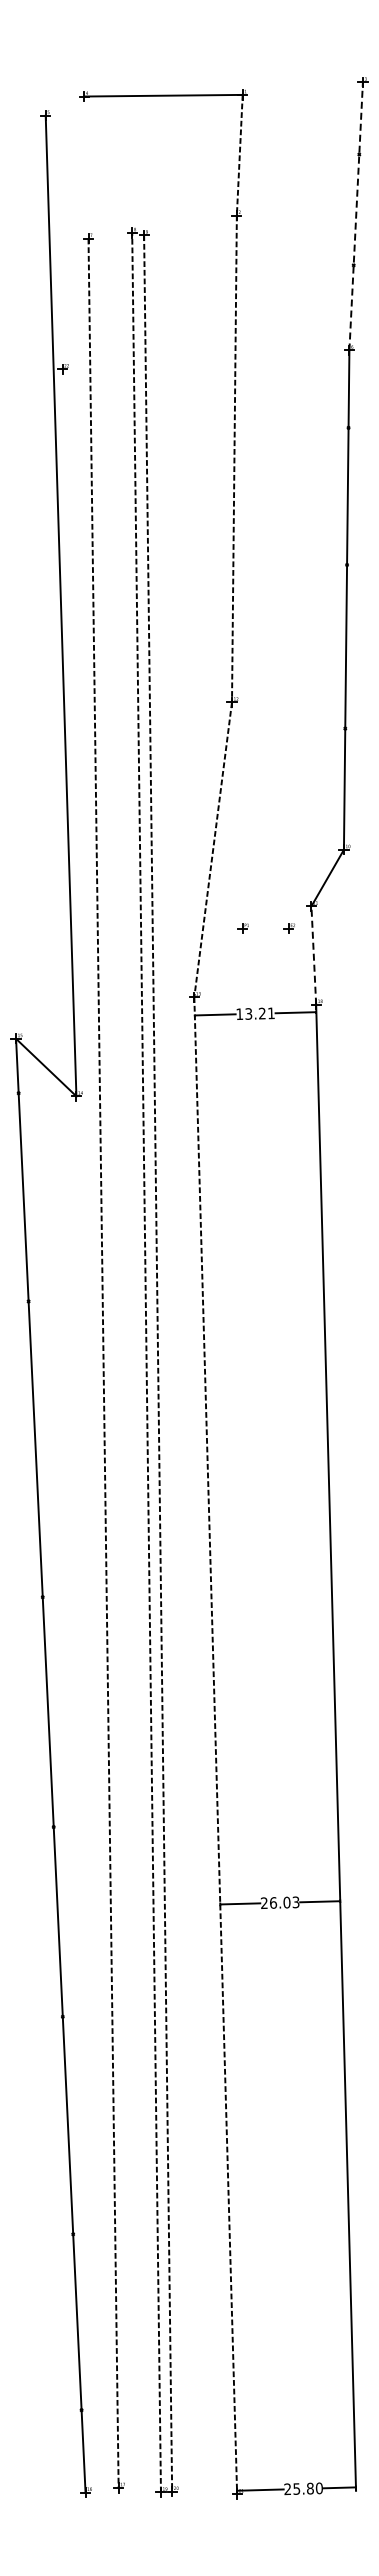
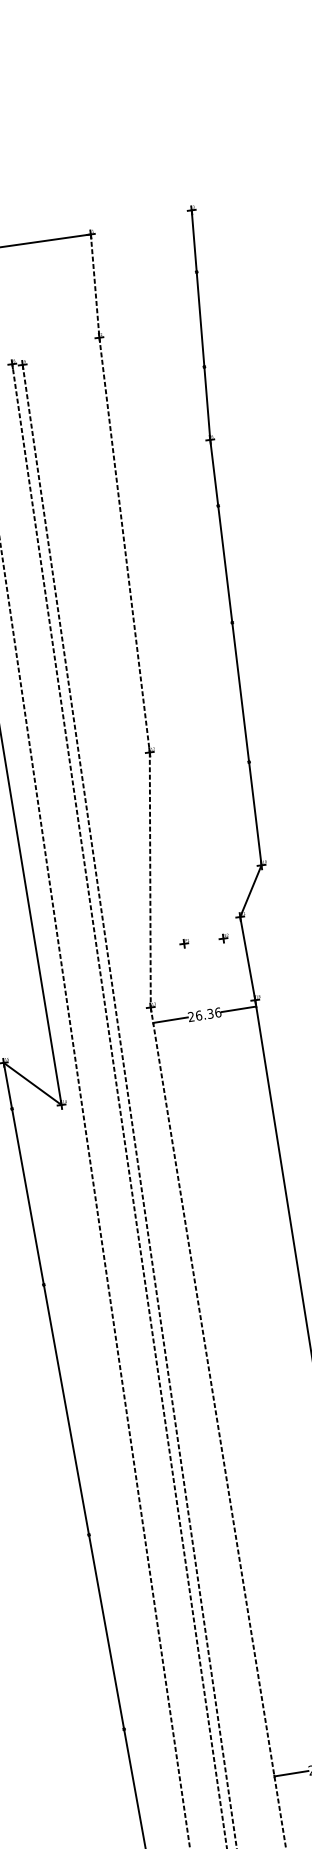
line: (356, 215) -> (201, 324), dashed -> solid
line: (313, 954) -> (247, 957), dashed -> solid
text: (255, 1013) -> (204, 1014), 13.21 -> 26.36

